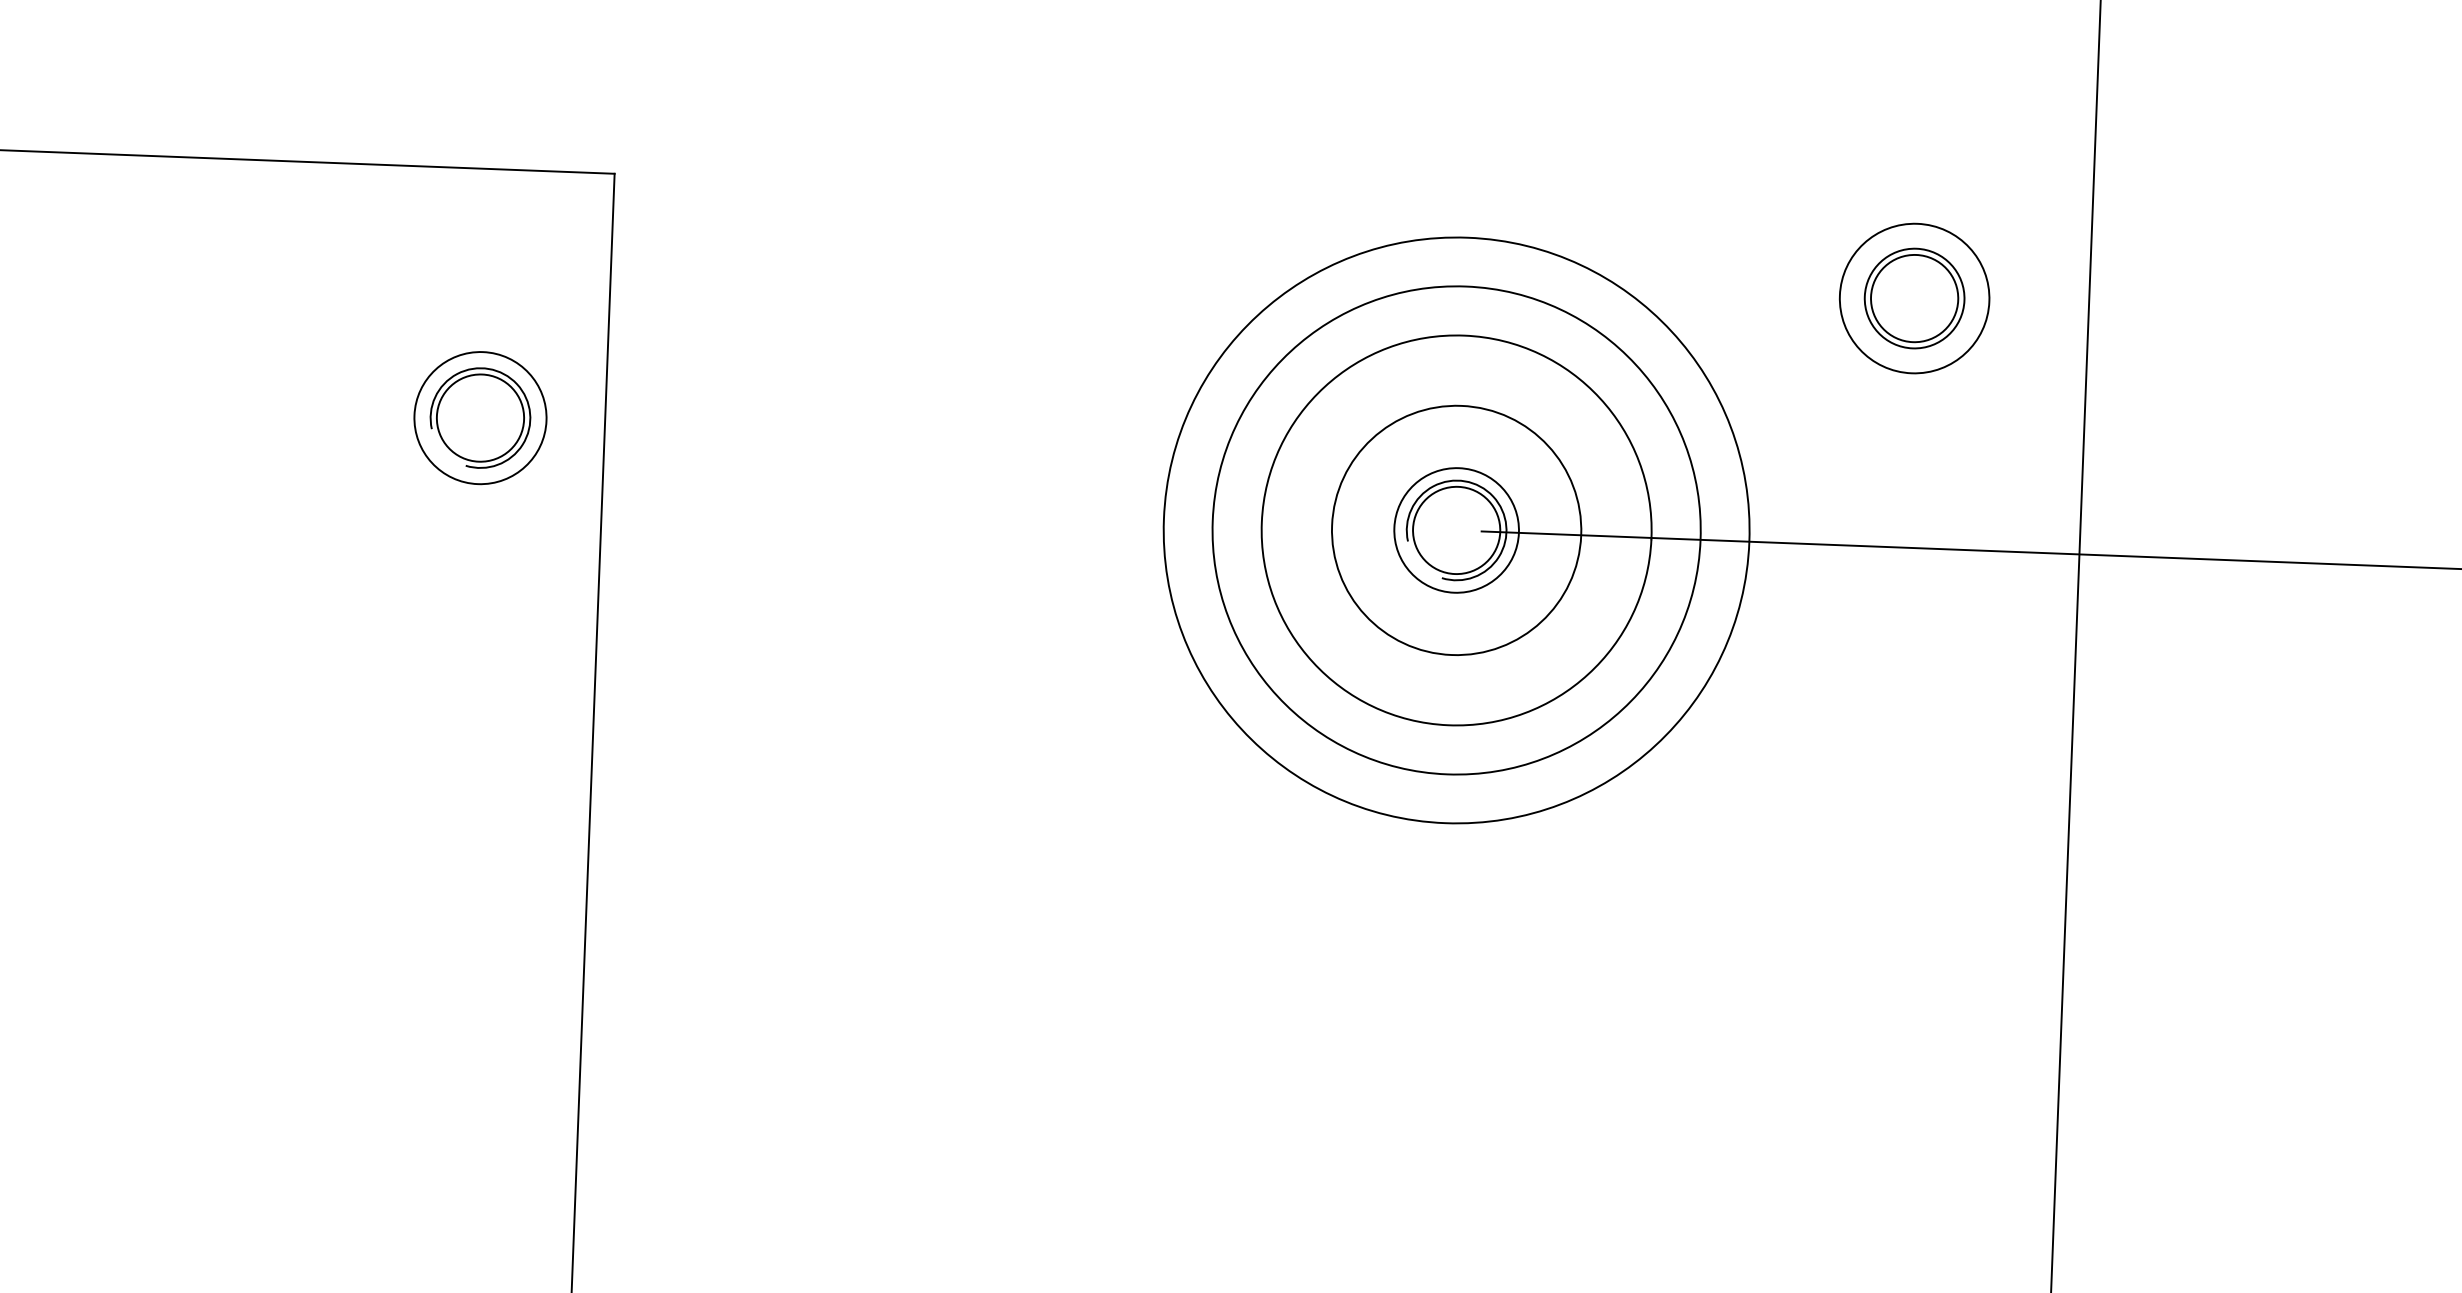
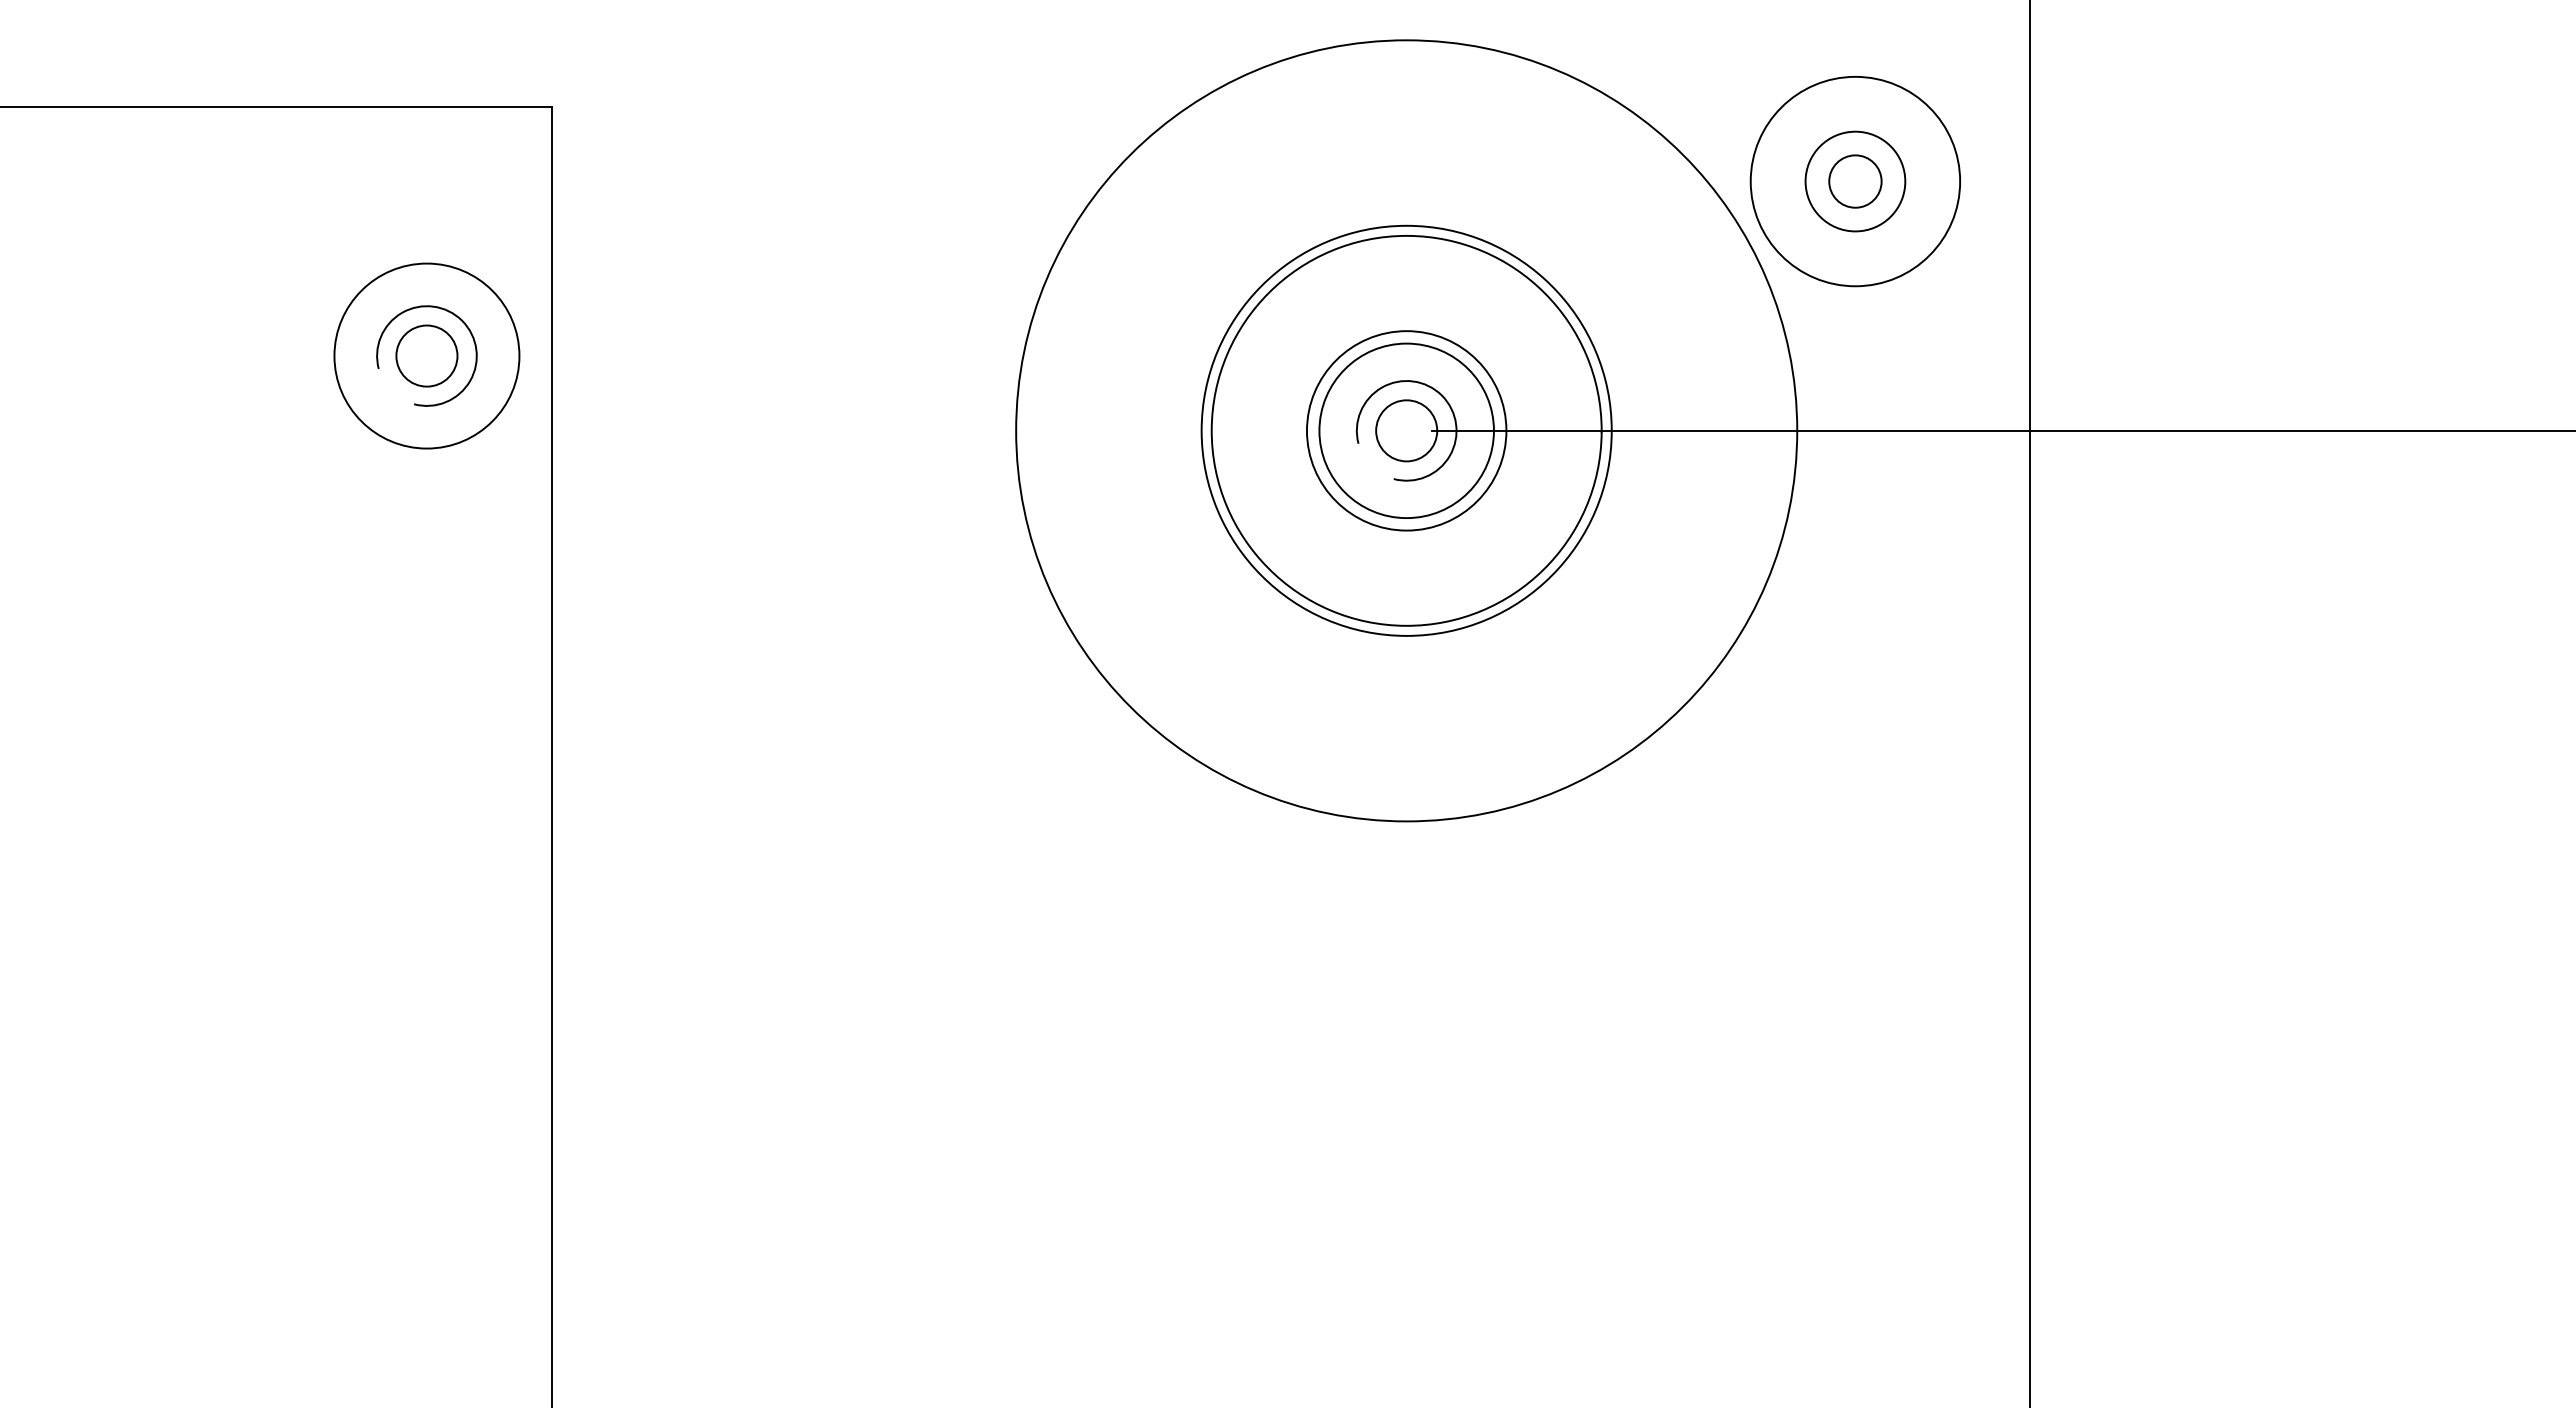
circle: (1914, 298) -> (1855, 181), size x0.6
circle: (1914, 298) -> (1855, 181), size x1.4
circle: (480, 417) -> (426, 355), size x0.7
circle: (480, 418) -> (426, 356), size x1.4
circle: (1456, 530) -> (1406, 430), size x0.7
circle: (1456, 530) -> (1406, 430), size x0.7
circle: (1456, 530) -> (1406, 430), size x0.7
circle: (1456, 530) -> (1406, 430), size x1.6
circle: (1456, 530) -> (1406, 430), size x1.6

